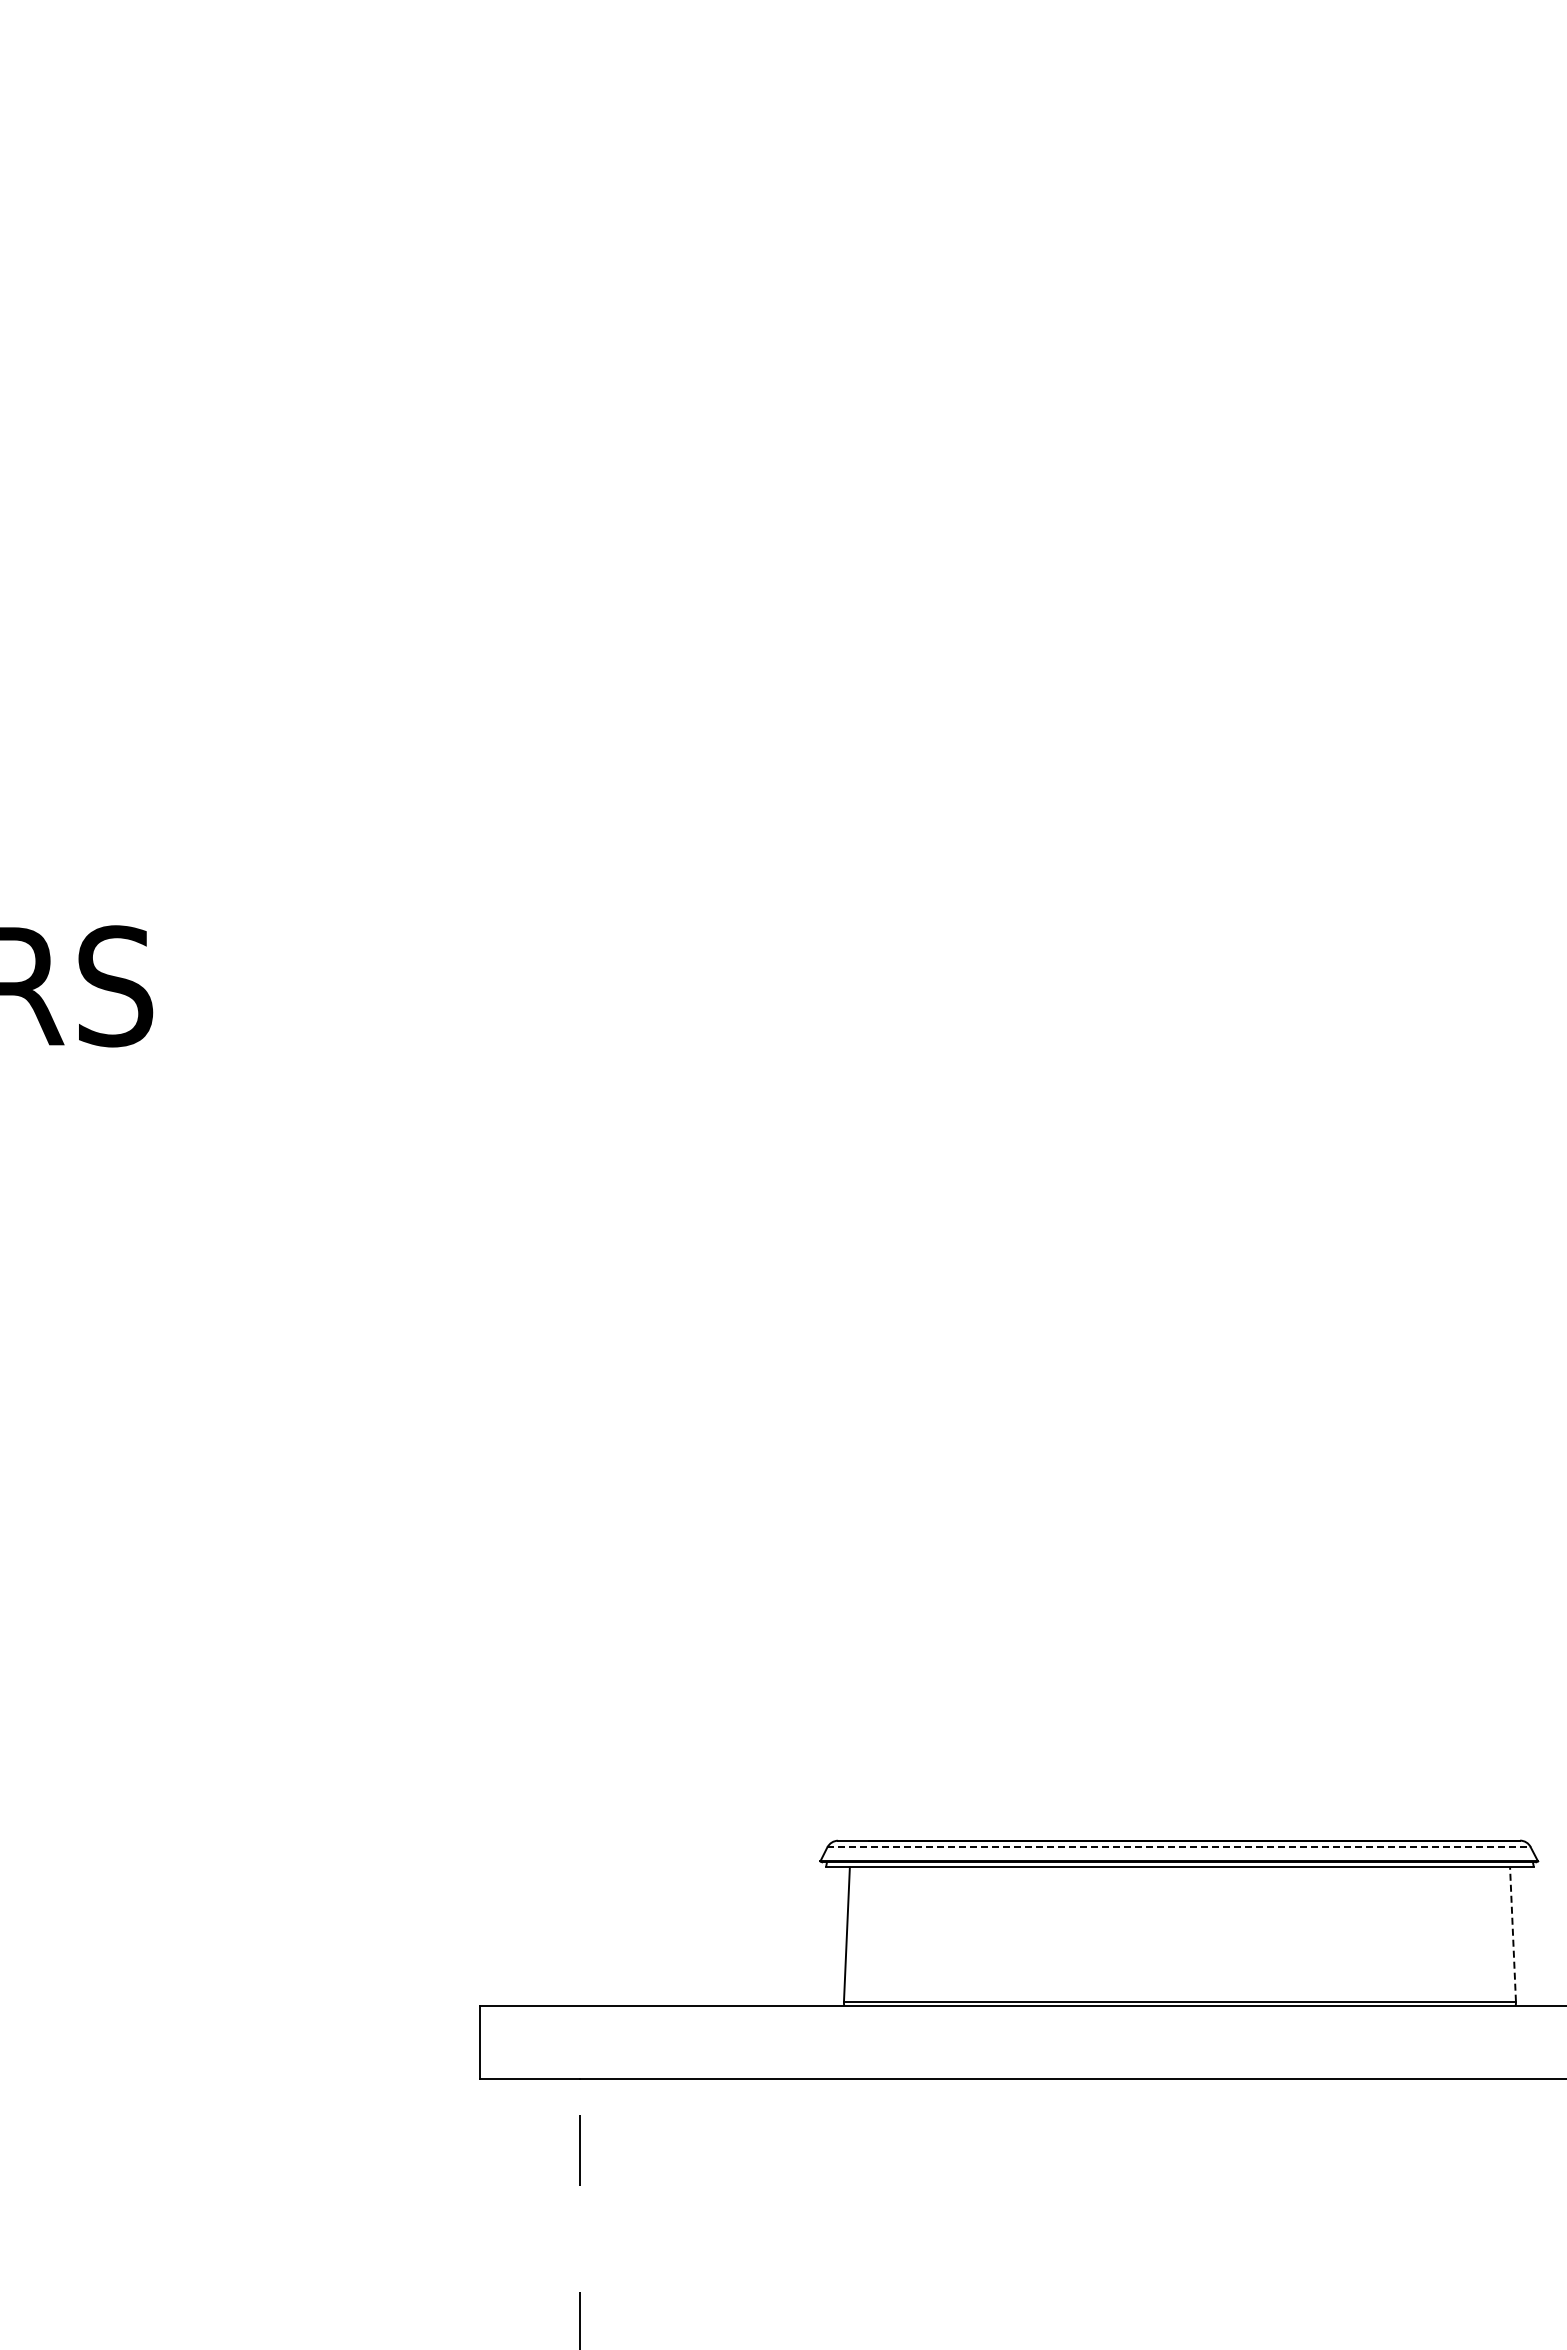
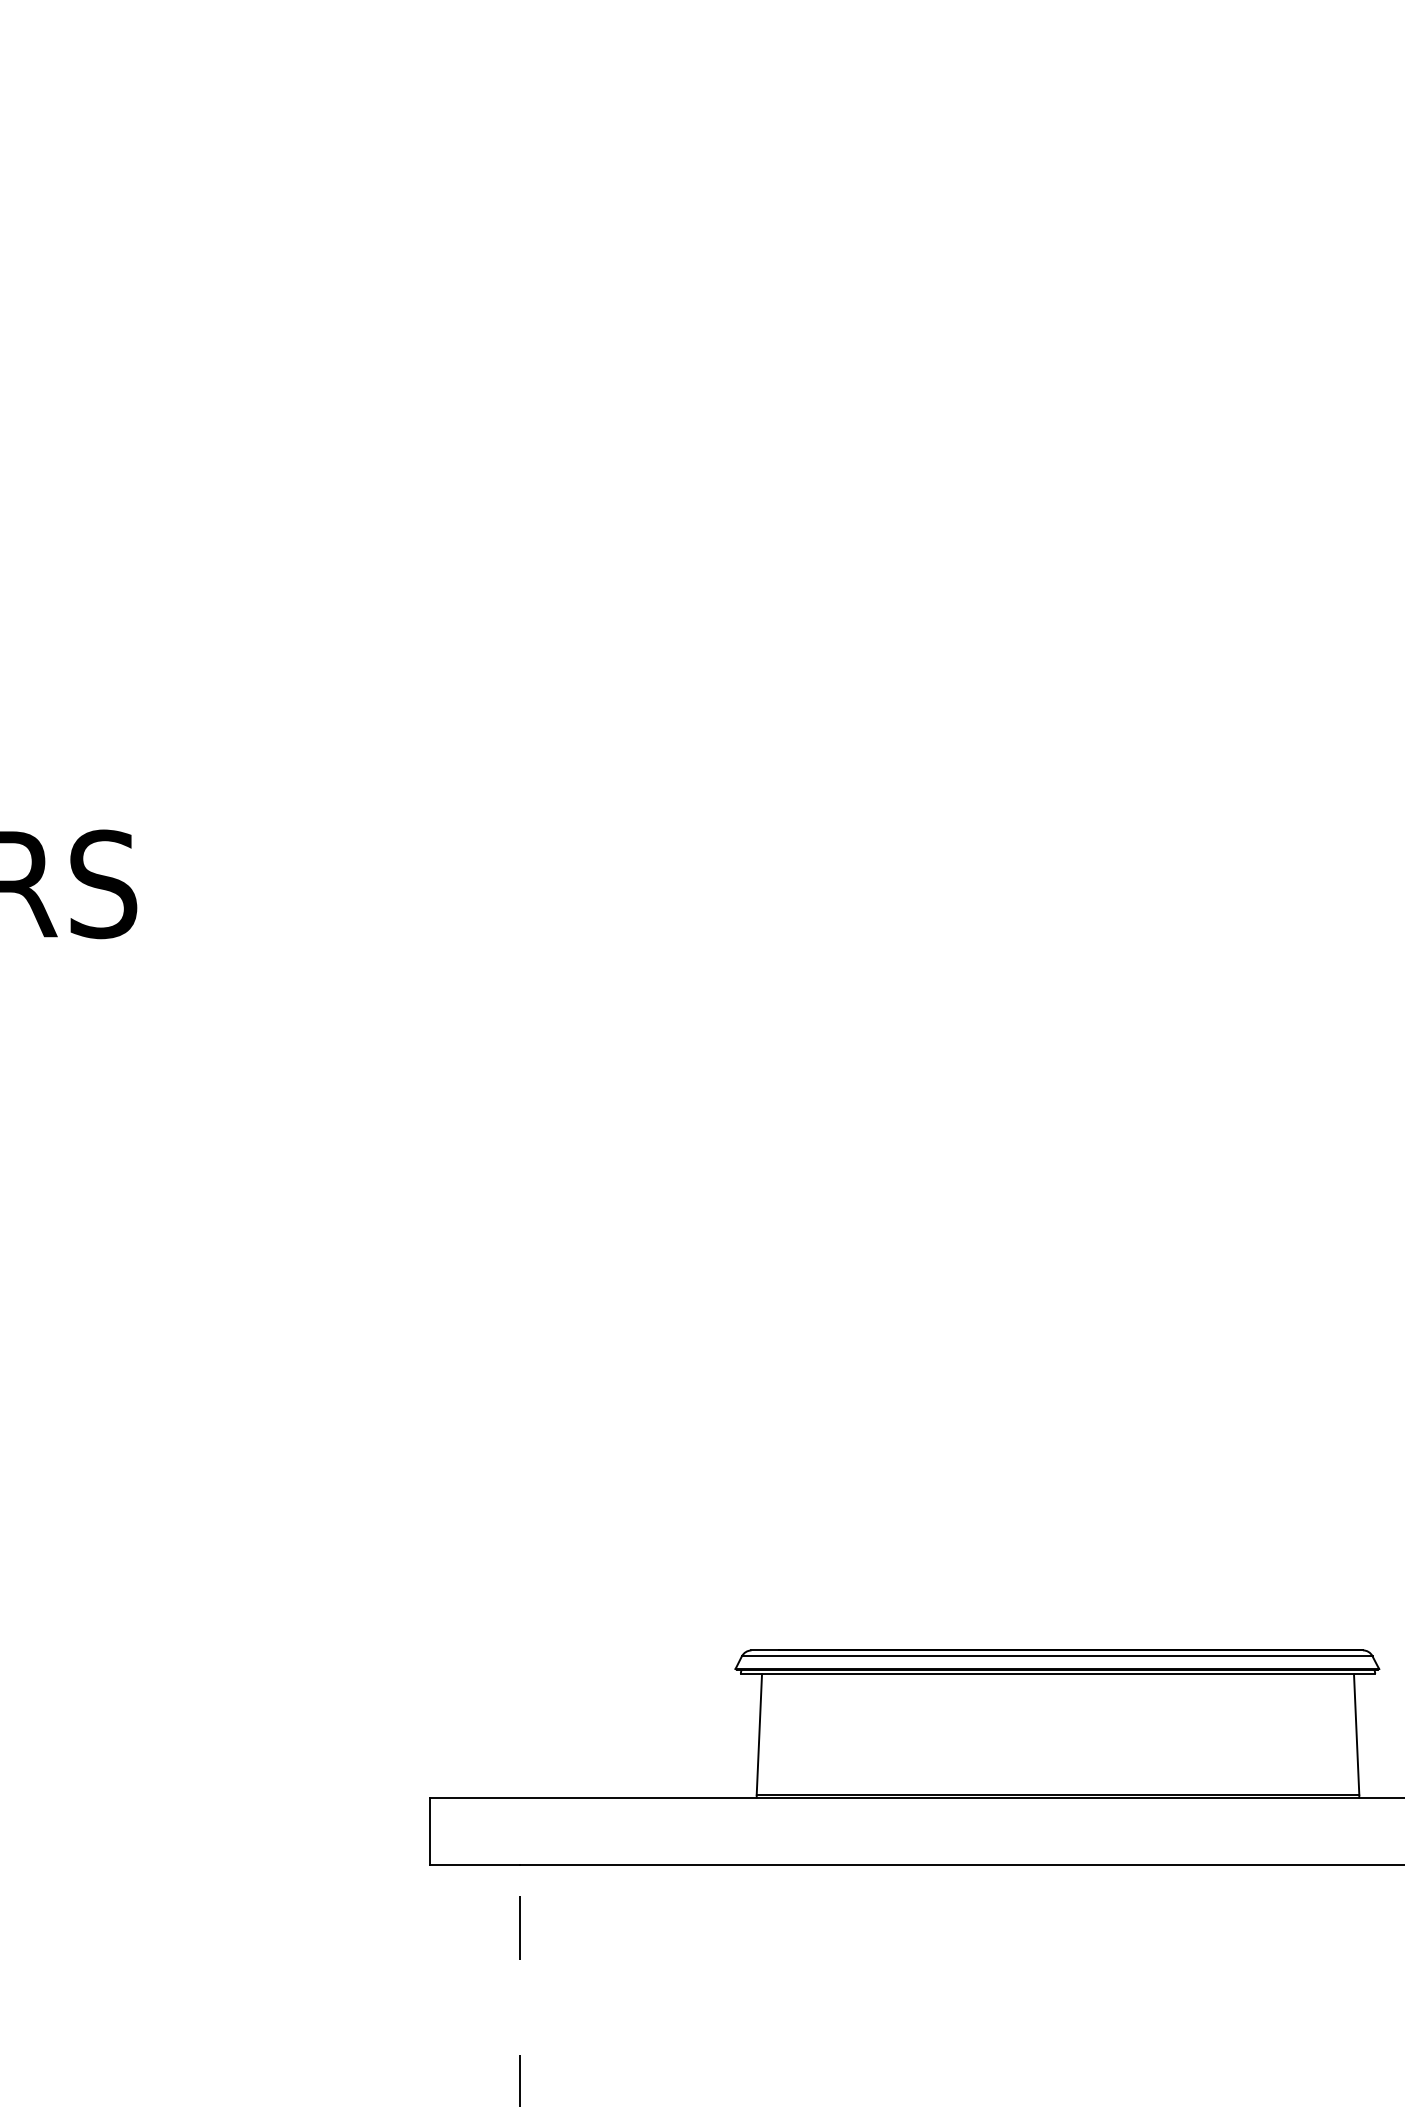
line: (1179, 1847) -> (1057, 1656), dashed -> solid
line: (1512, 1934) -> (1356, 1734), dashed -> solid

